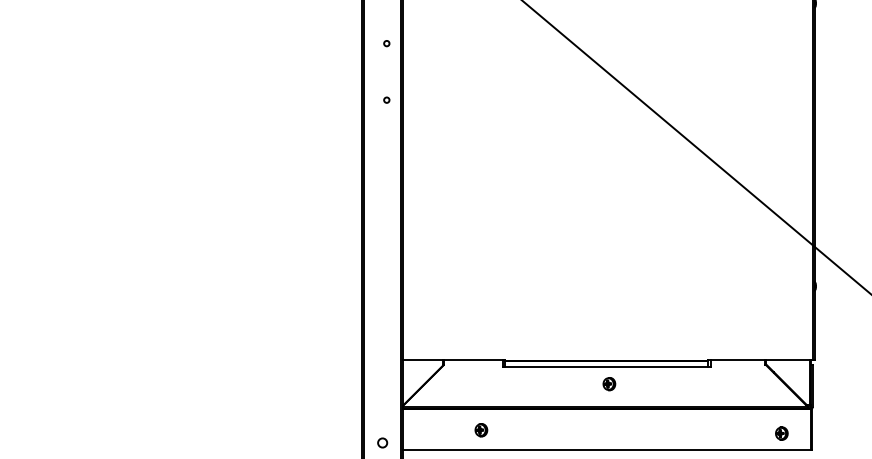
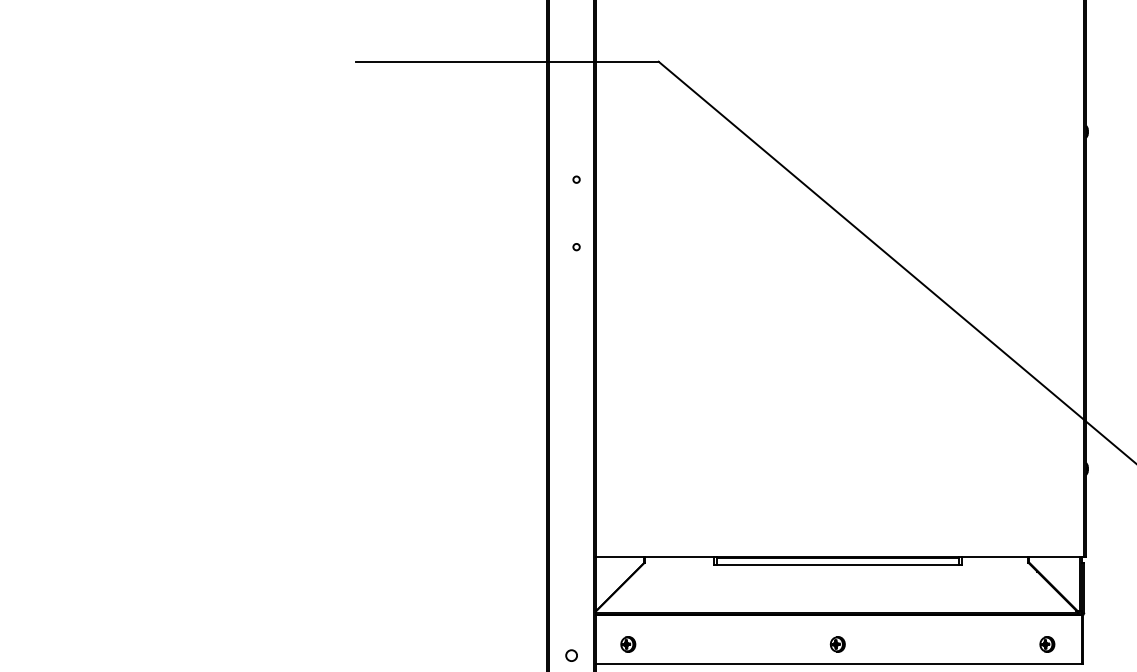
part: (609, 384) -> (837, 644), moved
part: (481, 430) -> (628, 644), moved

